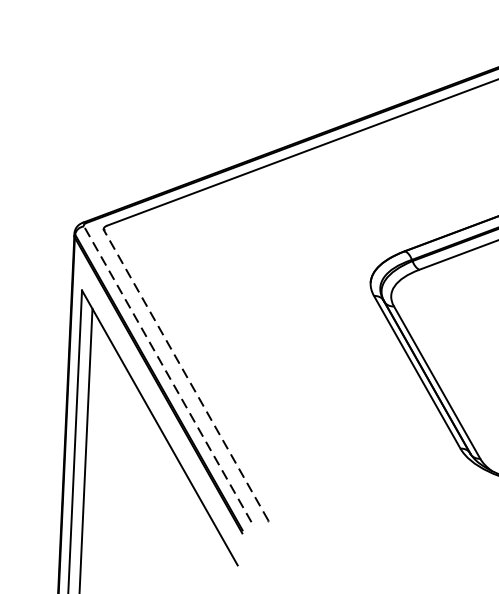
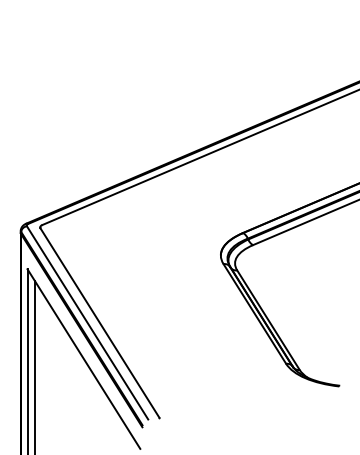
line: (167, 373) -> (87, 322), dashed -> solid
line: (185, 376) -> (99, 323), dashed -> solid

